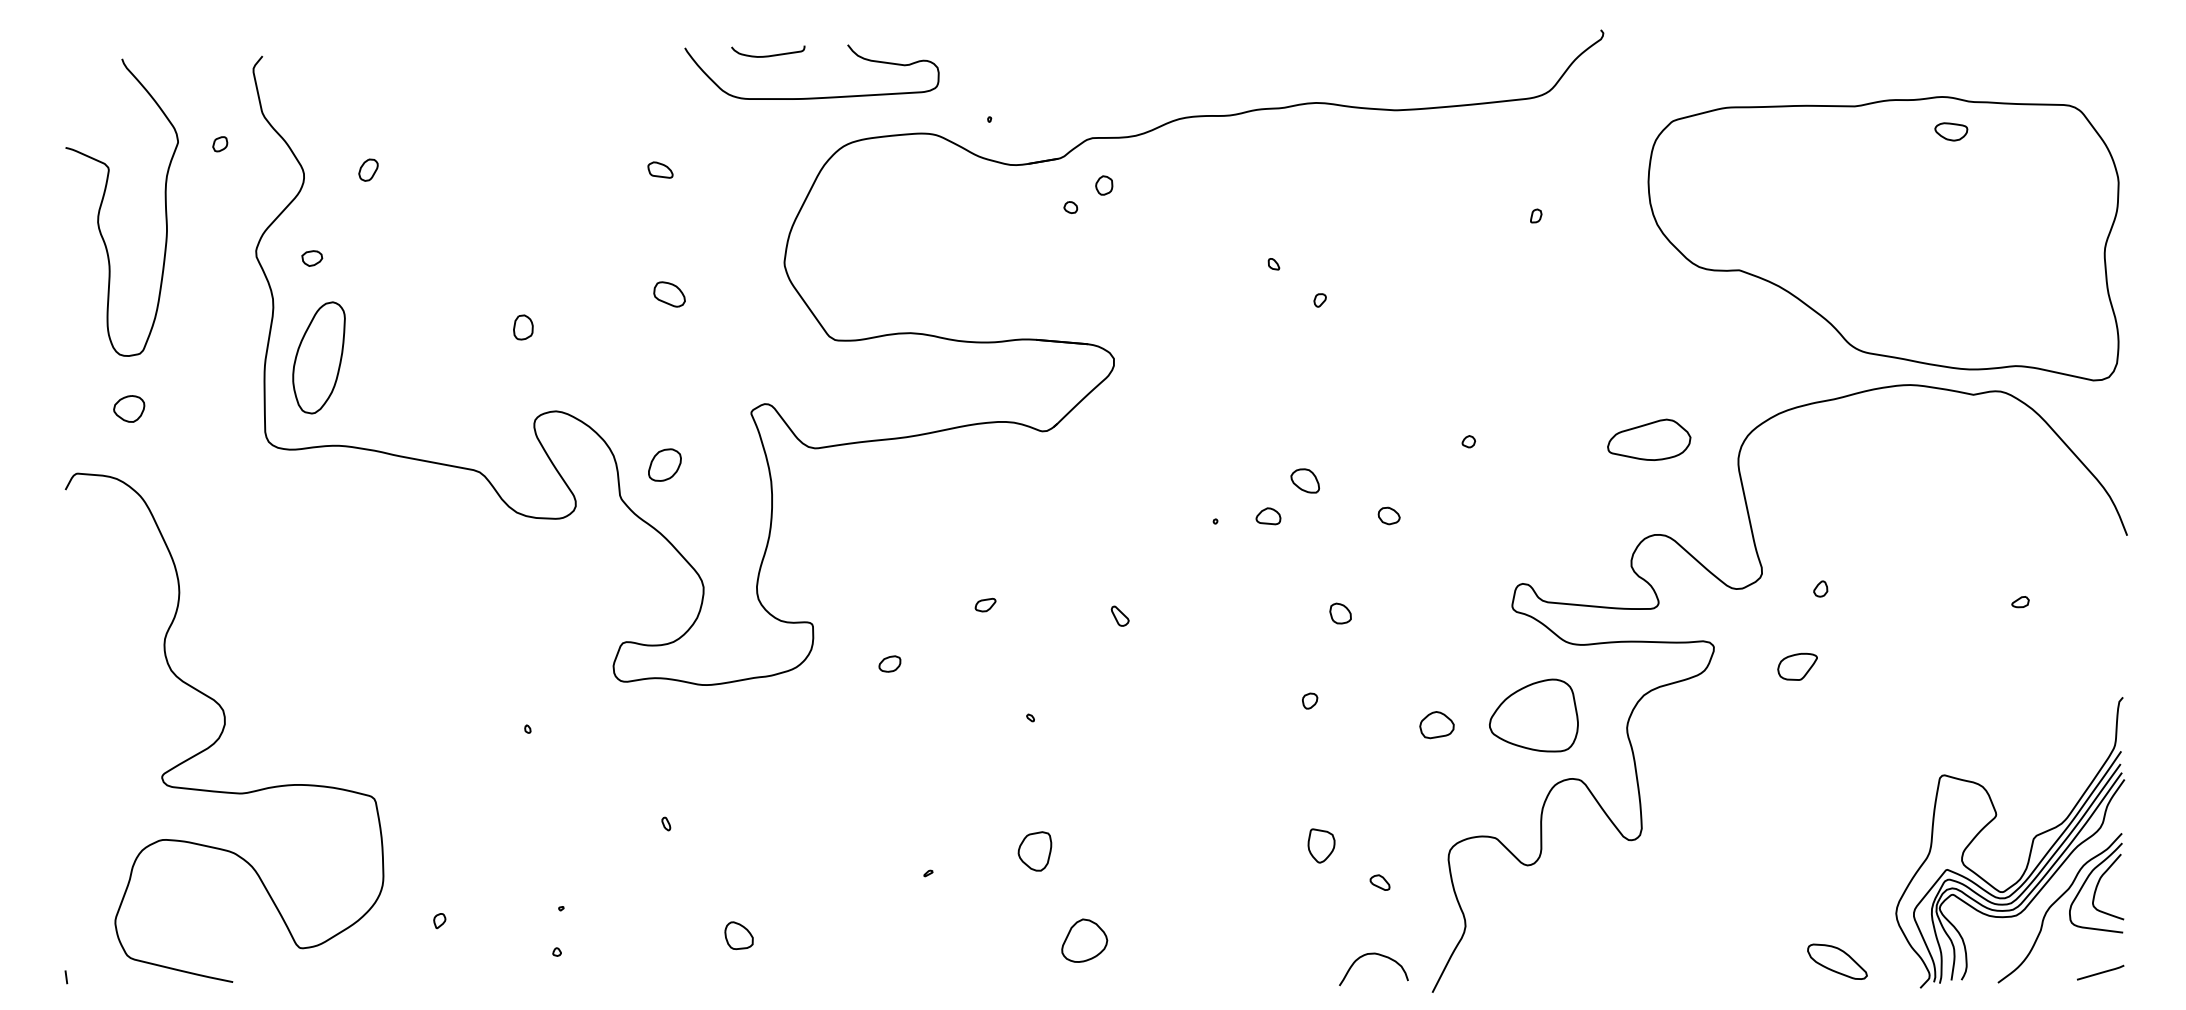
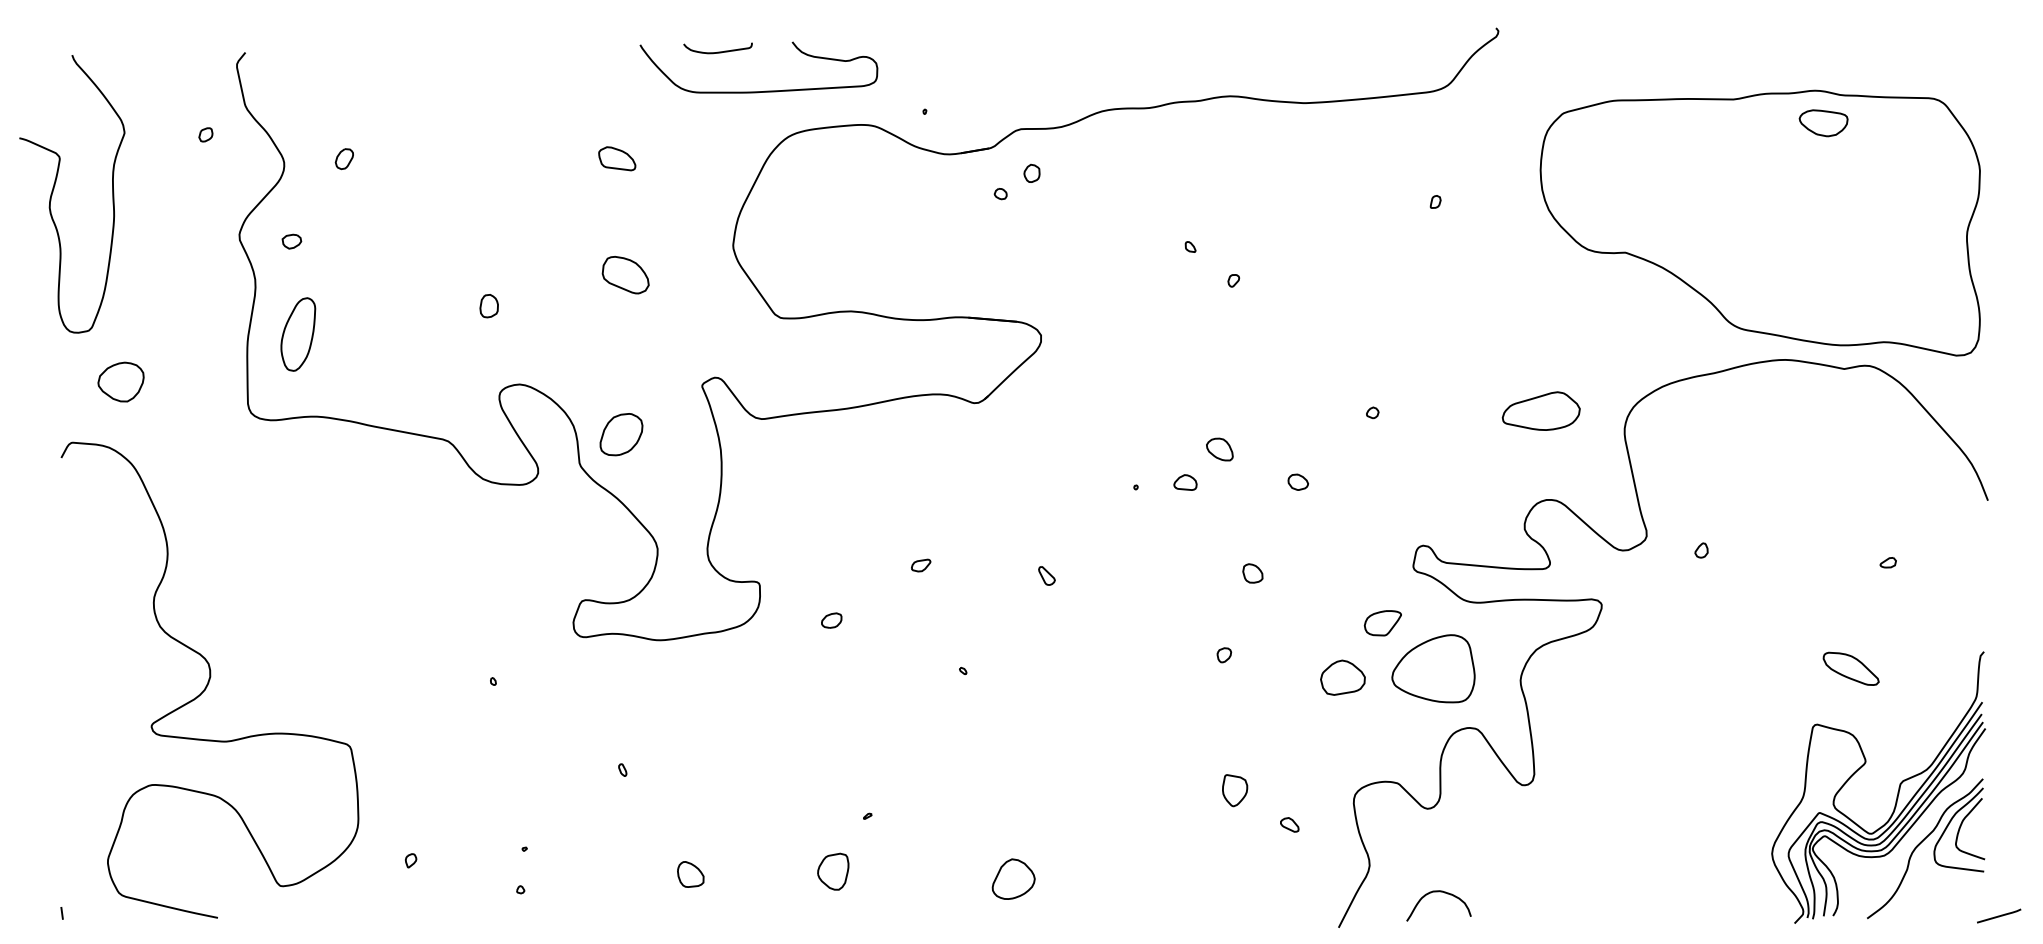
part: (1951, 132) -> (1823, 123), size x1.6
part: (660, 170) -> (617, 159), size x1.6
curve: (103, 202) -> (54, 189), moved
part: (669, 294) -> (625, 275), size x1.6
part: (319, 357) -> (298, 334), size x0.7
part: (128, 409) -> (120, 382), size x1.6
part: (664, 464) -> (621, 434), size x1.4
part: (1797, 667) -> (1382, 623), moved
part: (1436, 724) -> (1342, 677), size x1.4
part: (1035, 851) -> (833, 871), moved
curve: (1373, 954) -> (1438, 892), moved
part: (1836, 961) -> (1850, 668), moved
line: (2101, 972) -> (1999, 915), moved

